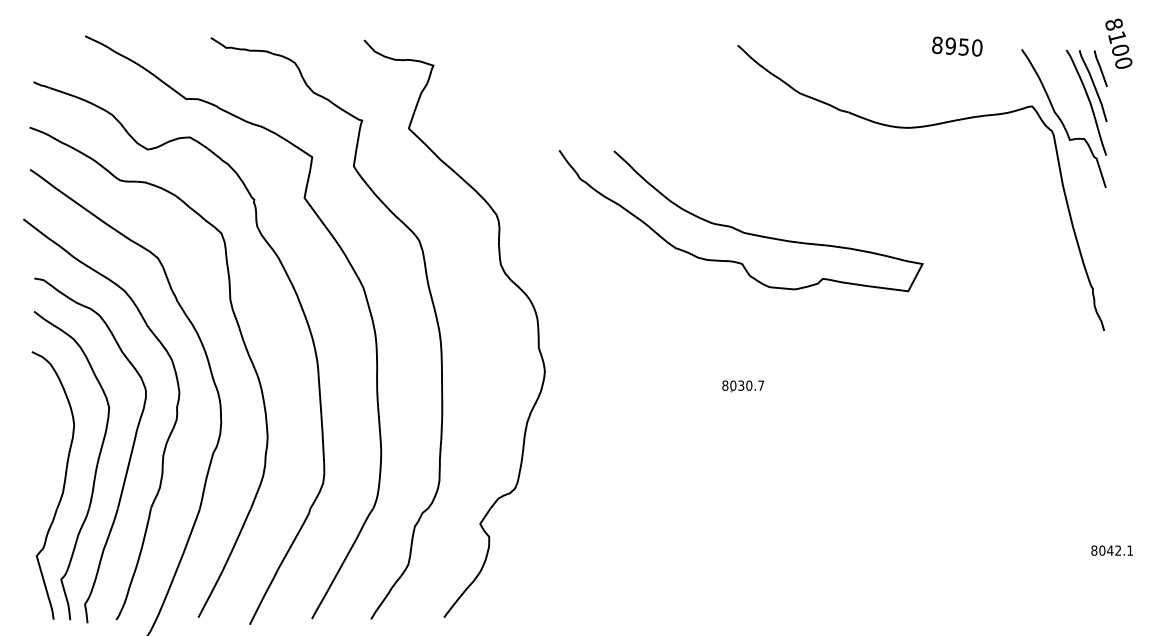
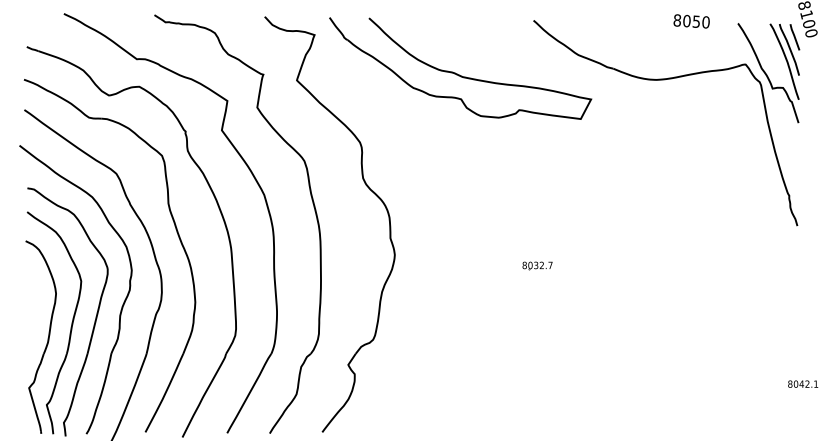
text: (950, 45) -> (686, 20), 8950 -> 8050
part: (737, 228) -> (457, 73), moved
text: (749, 385) -> (542, 265), 8030.7 -> 8032.7

